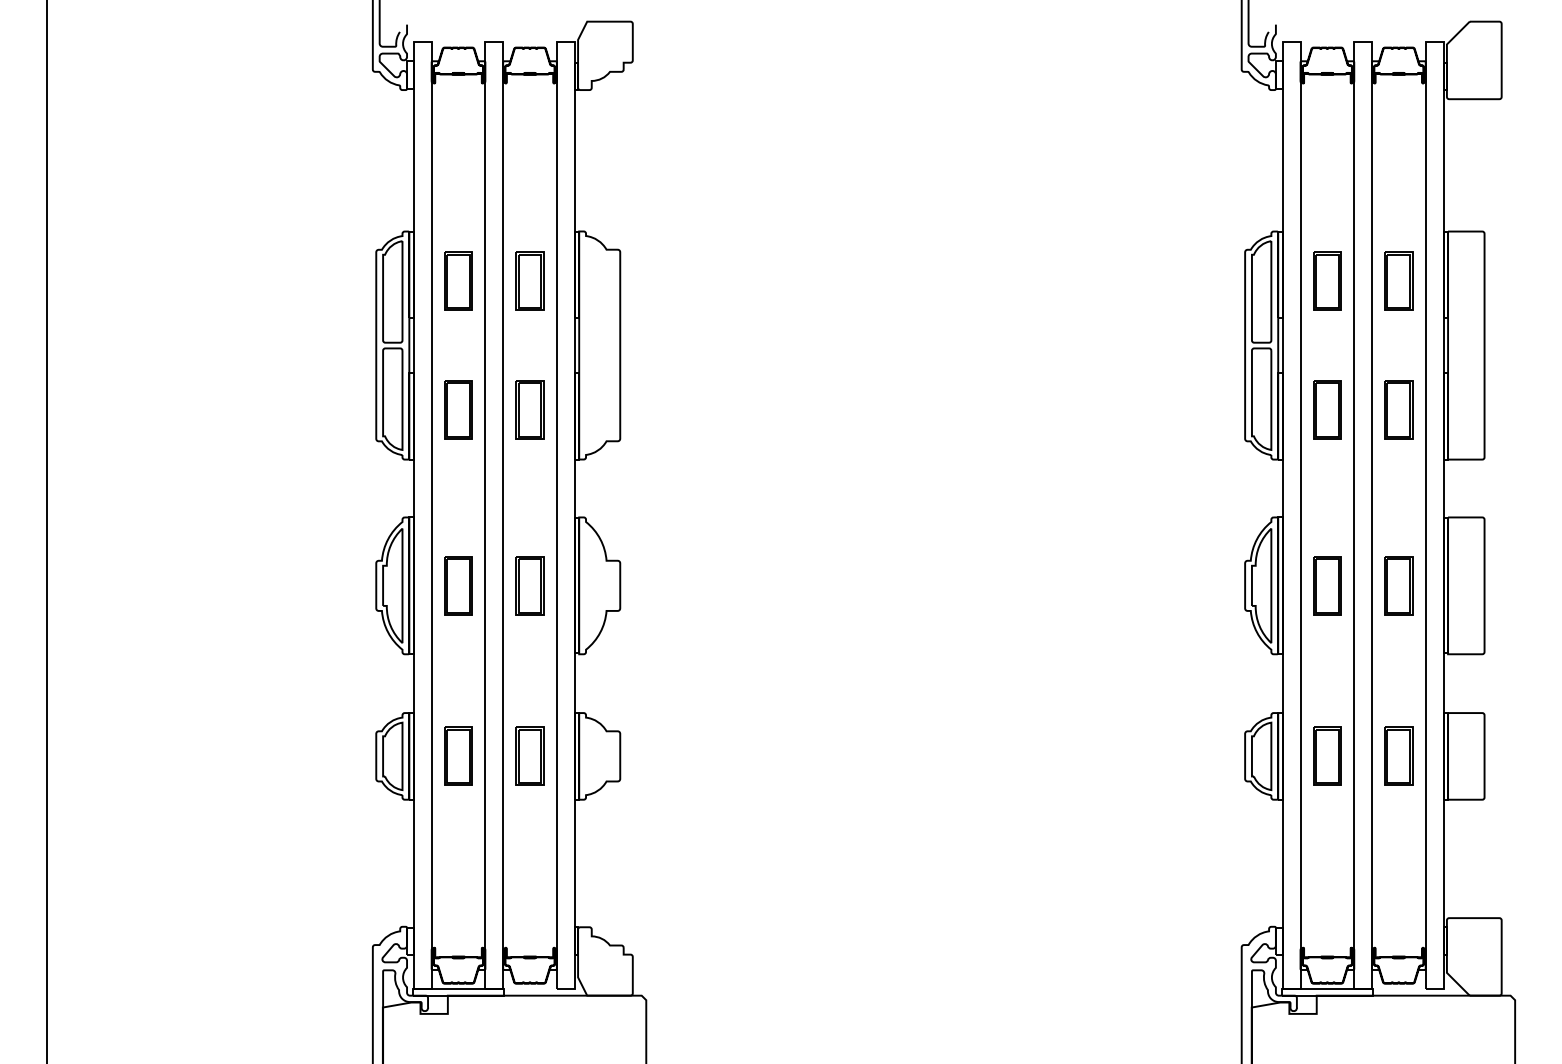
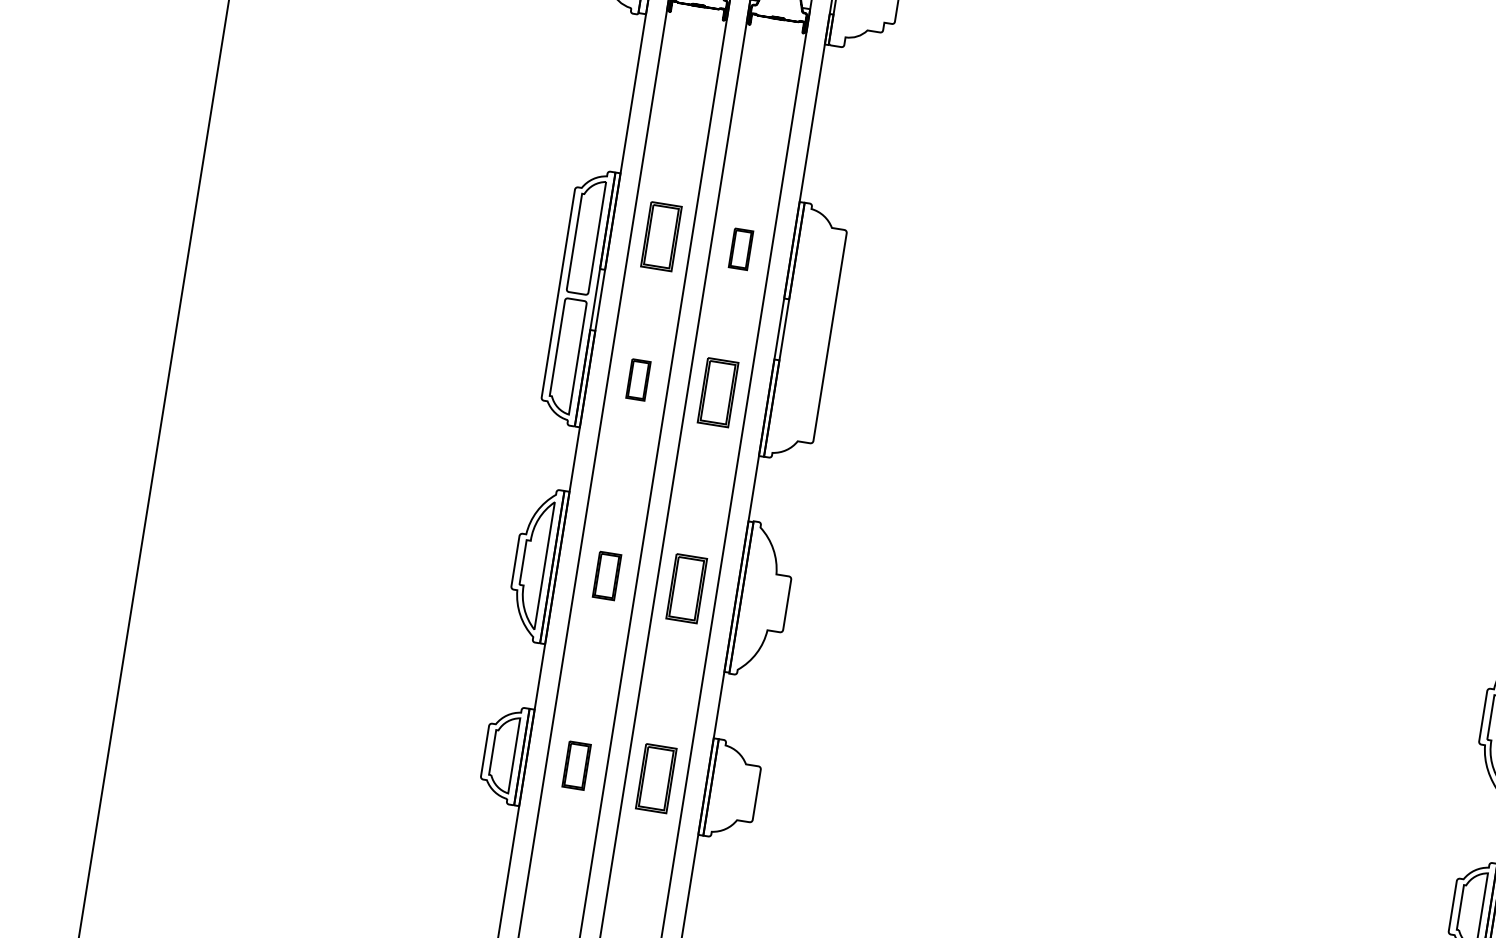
part: (529, 280) -> (740, 248), size x0.6
part: (458, 409) -> (638, 379), size x0.6
part: (458, 585) -> (607, 575), size x0.7
part: (458, 755) -> (576, 764), size x0.7

